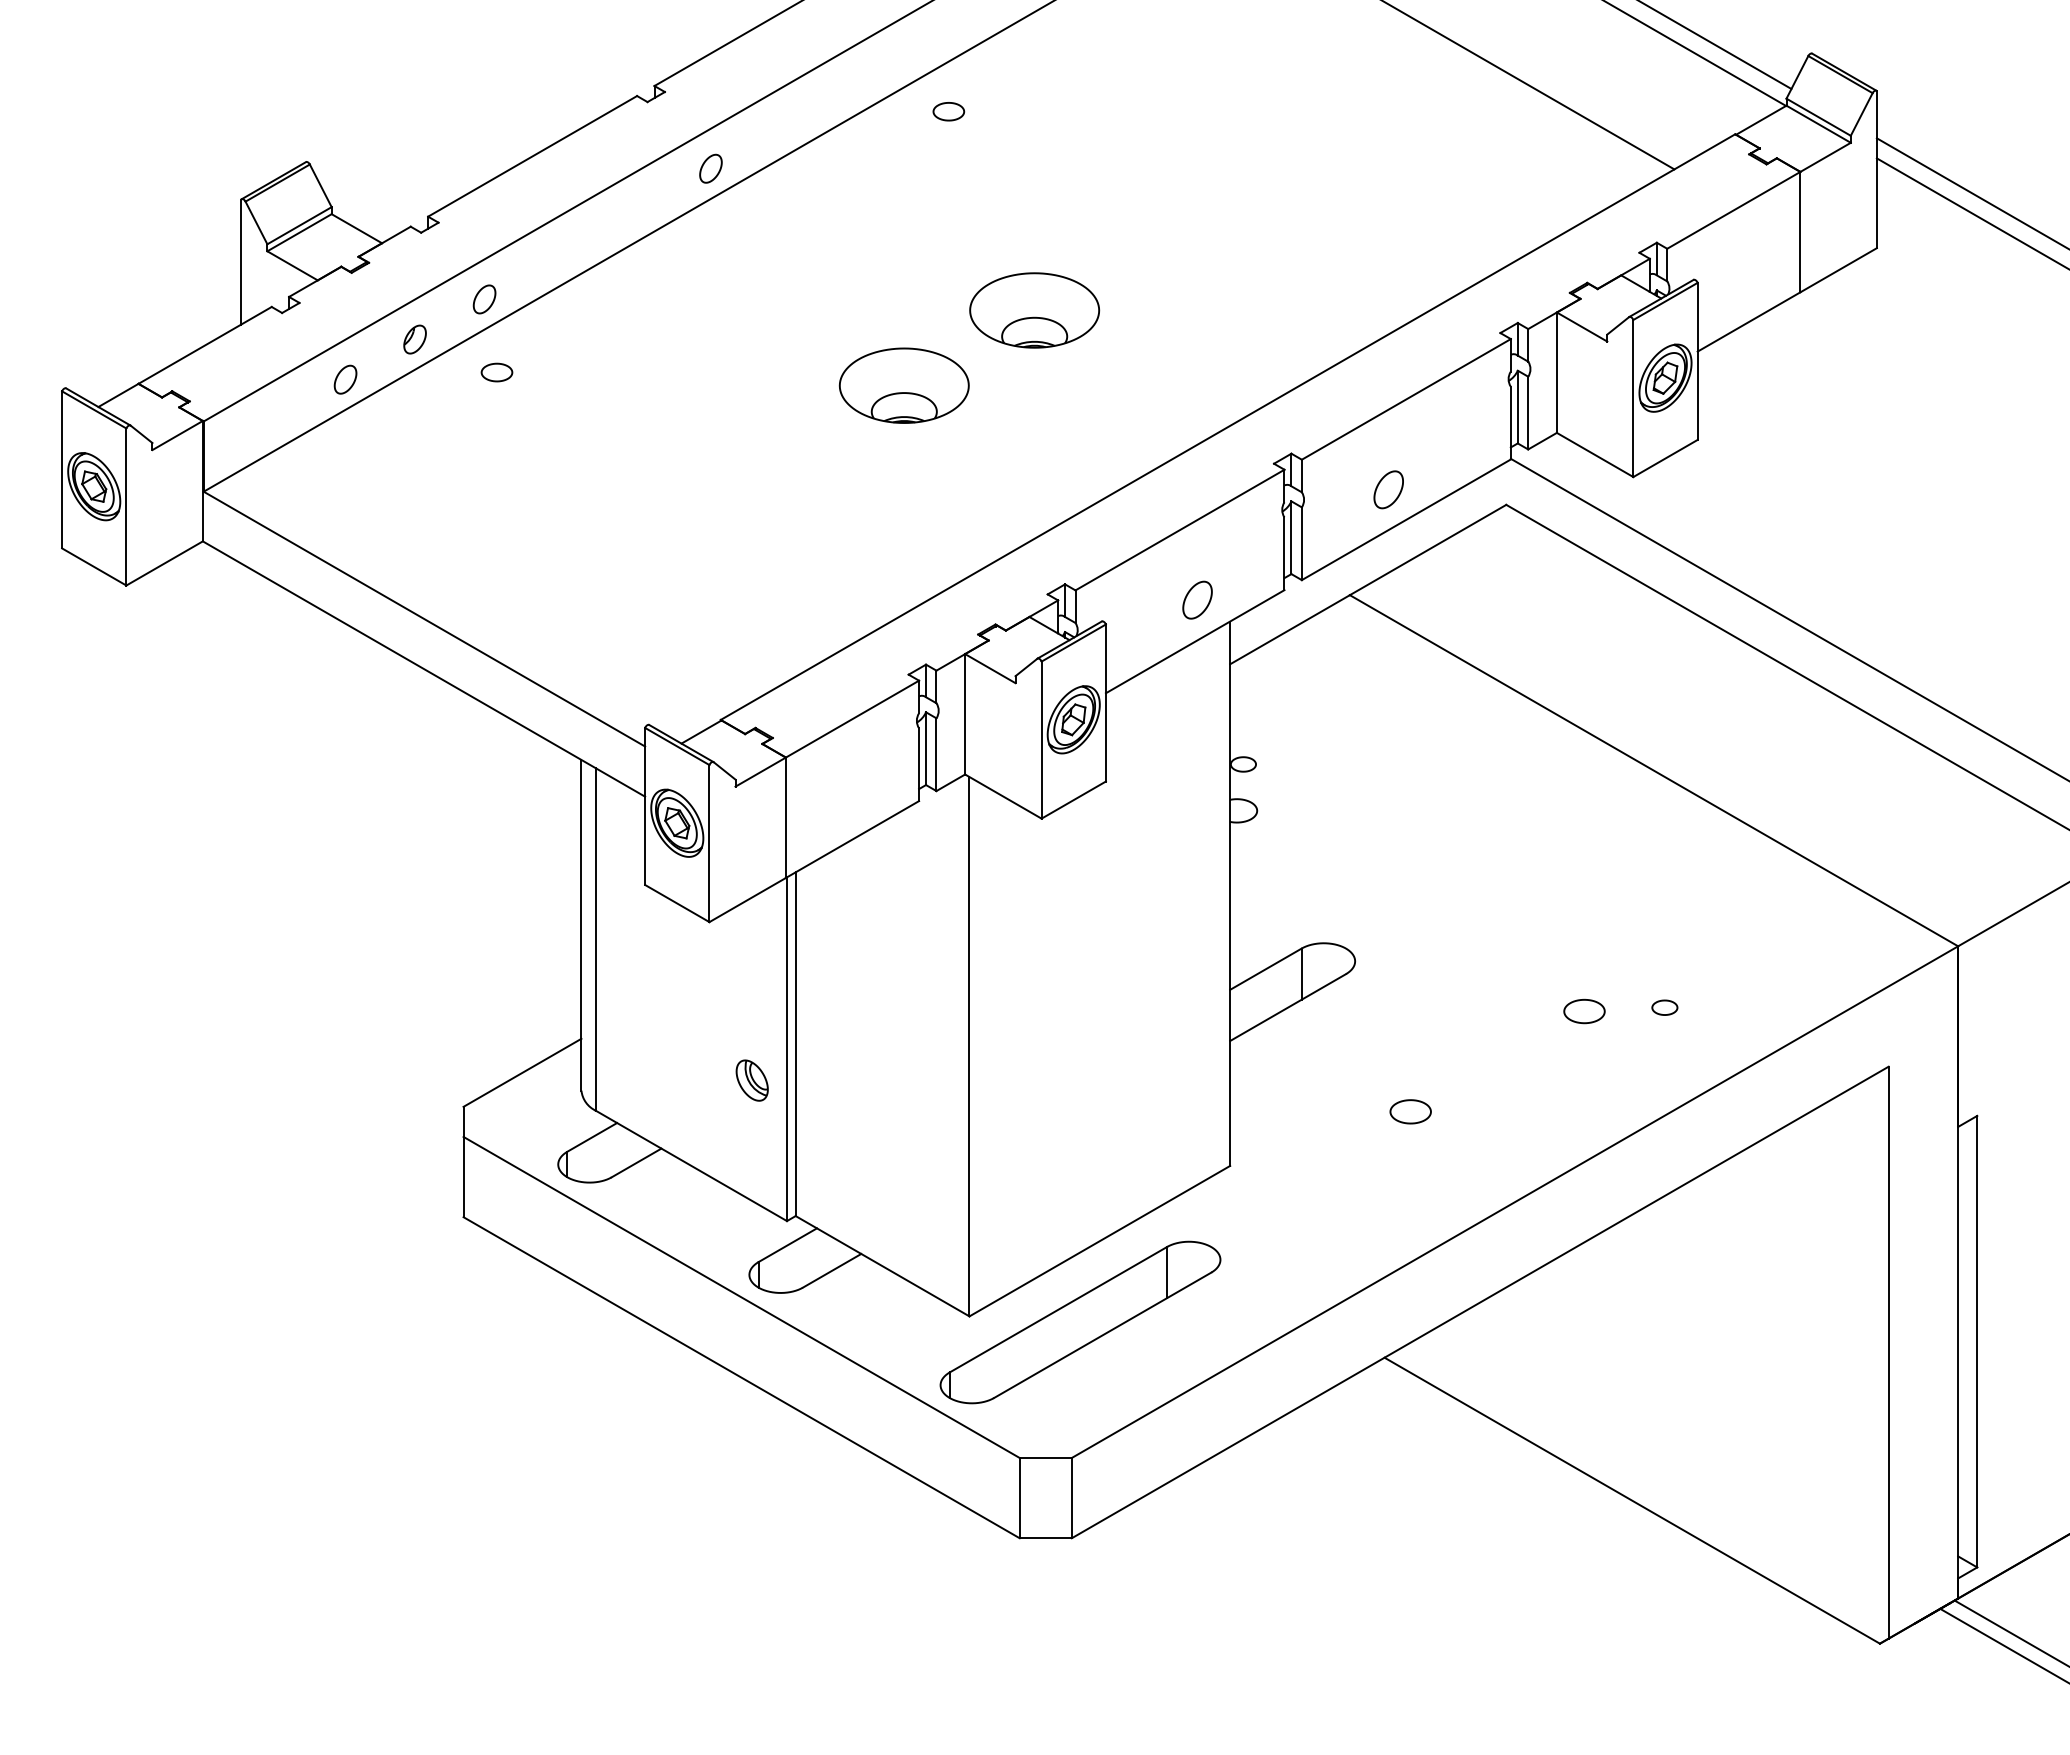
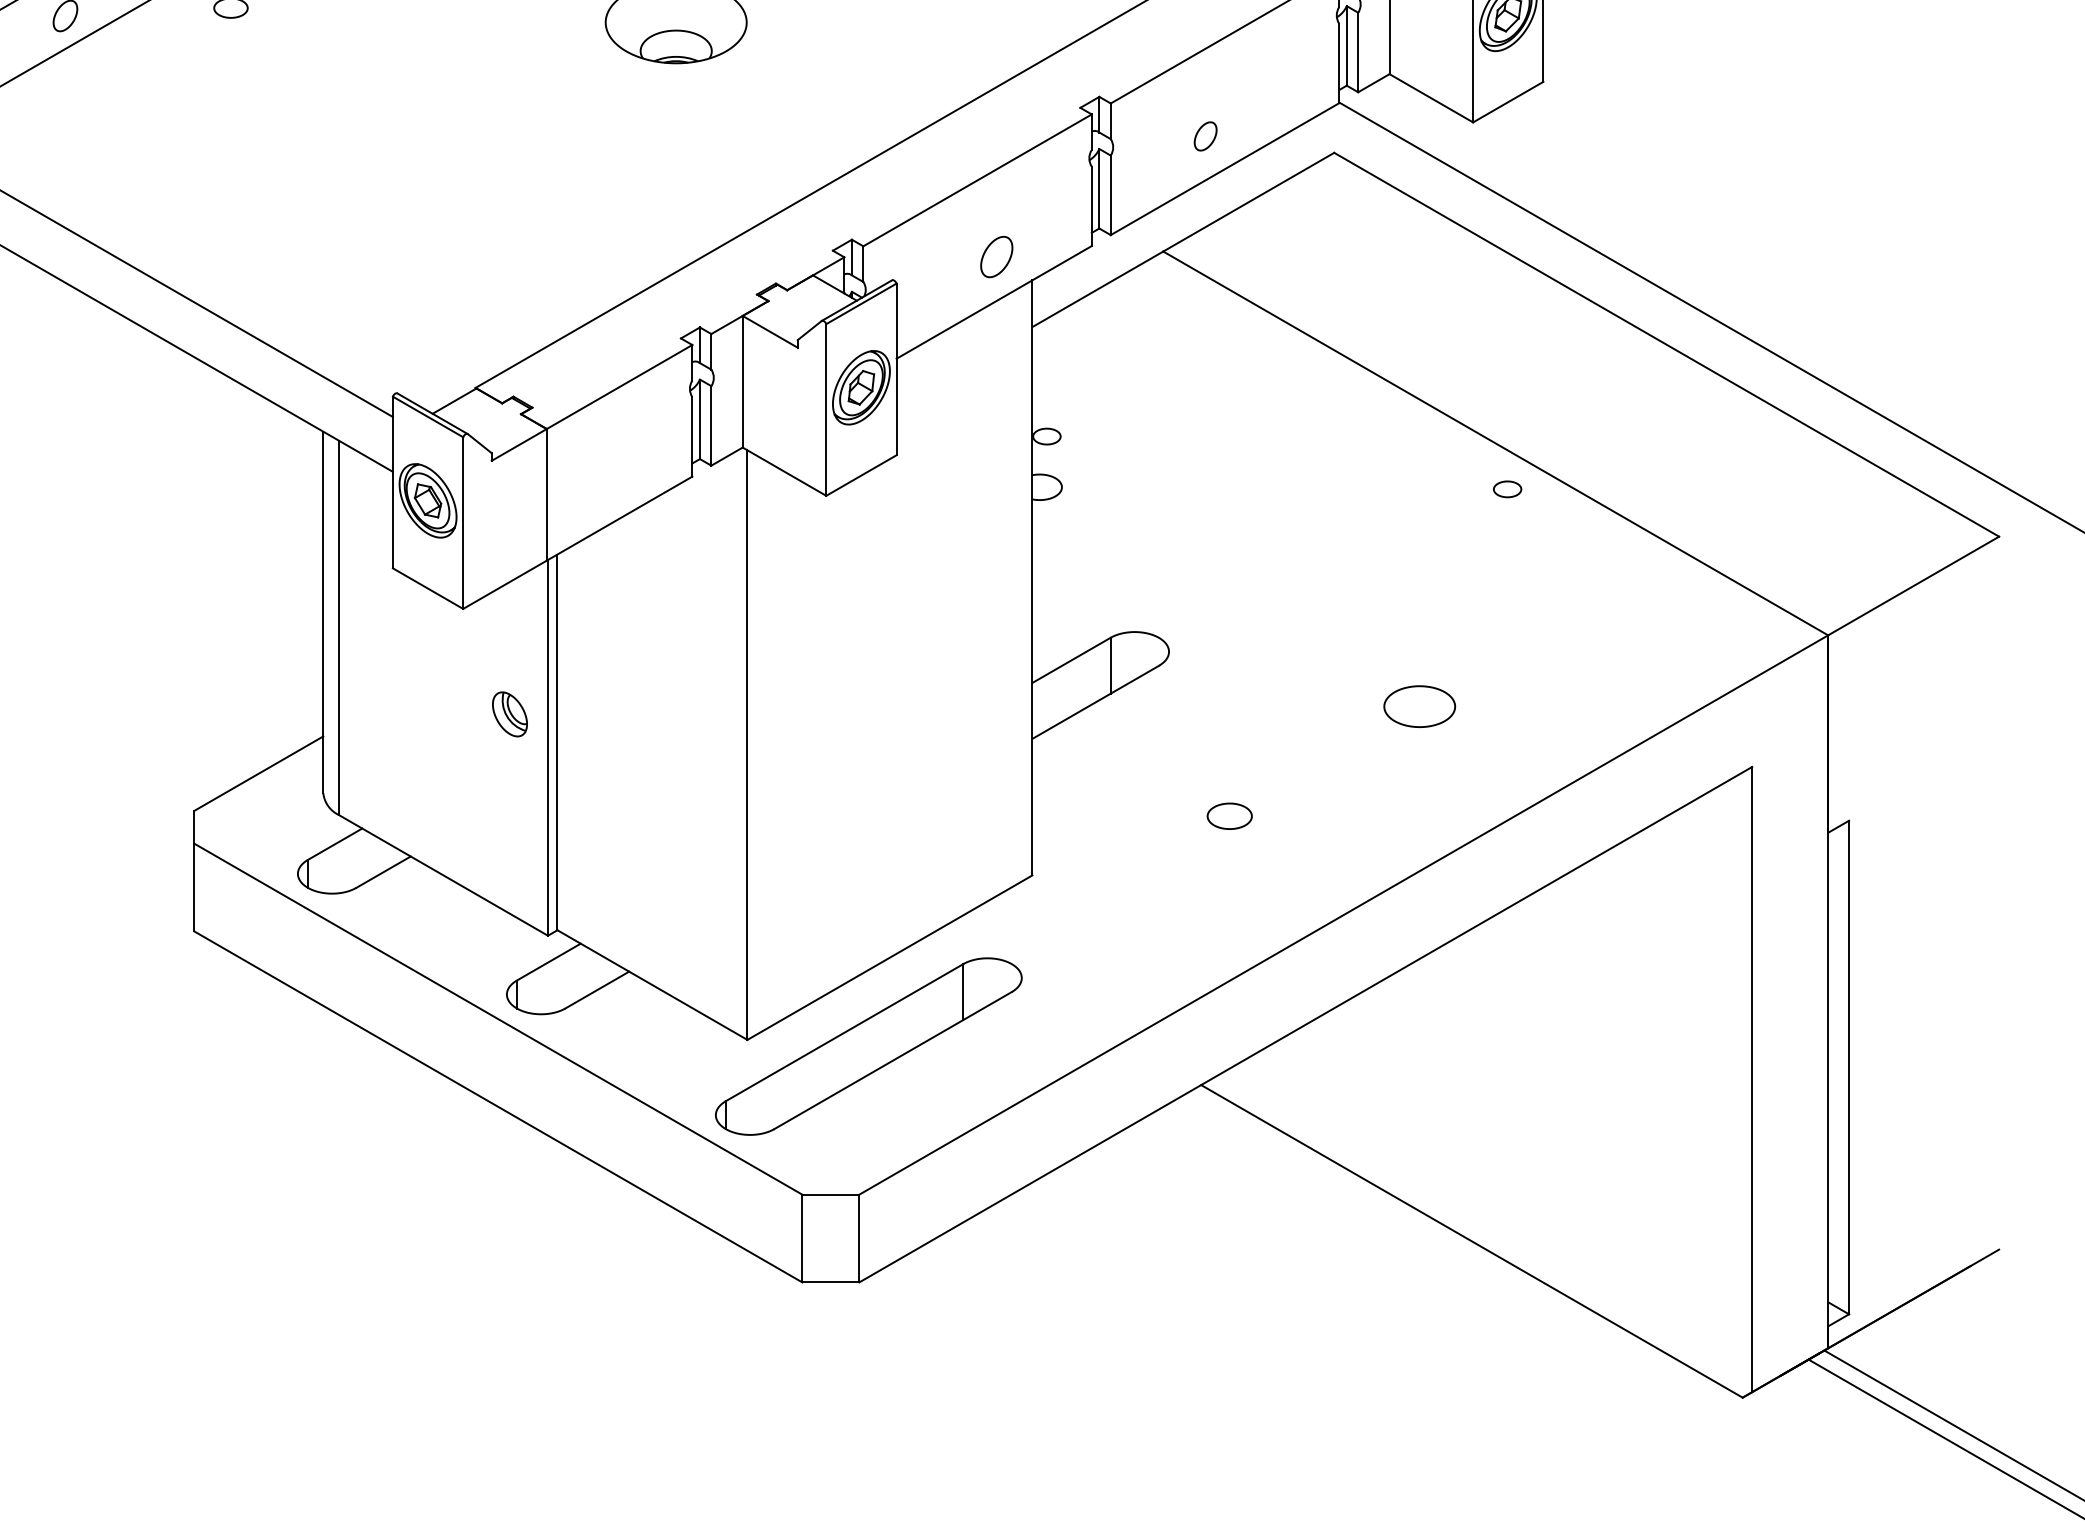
part: (1388, 489) -> (1205, 136), size x0.7
part: (1664, 1007) -> (1507, 489), moved
part: (1584, 1011) -> (1419, 706), size x1.6
part: (751, 1080) -> (509, 714), moved

